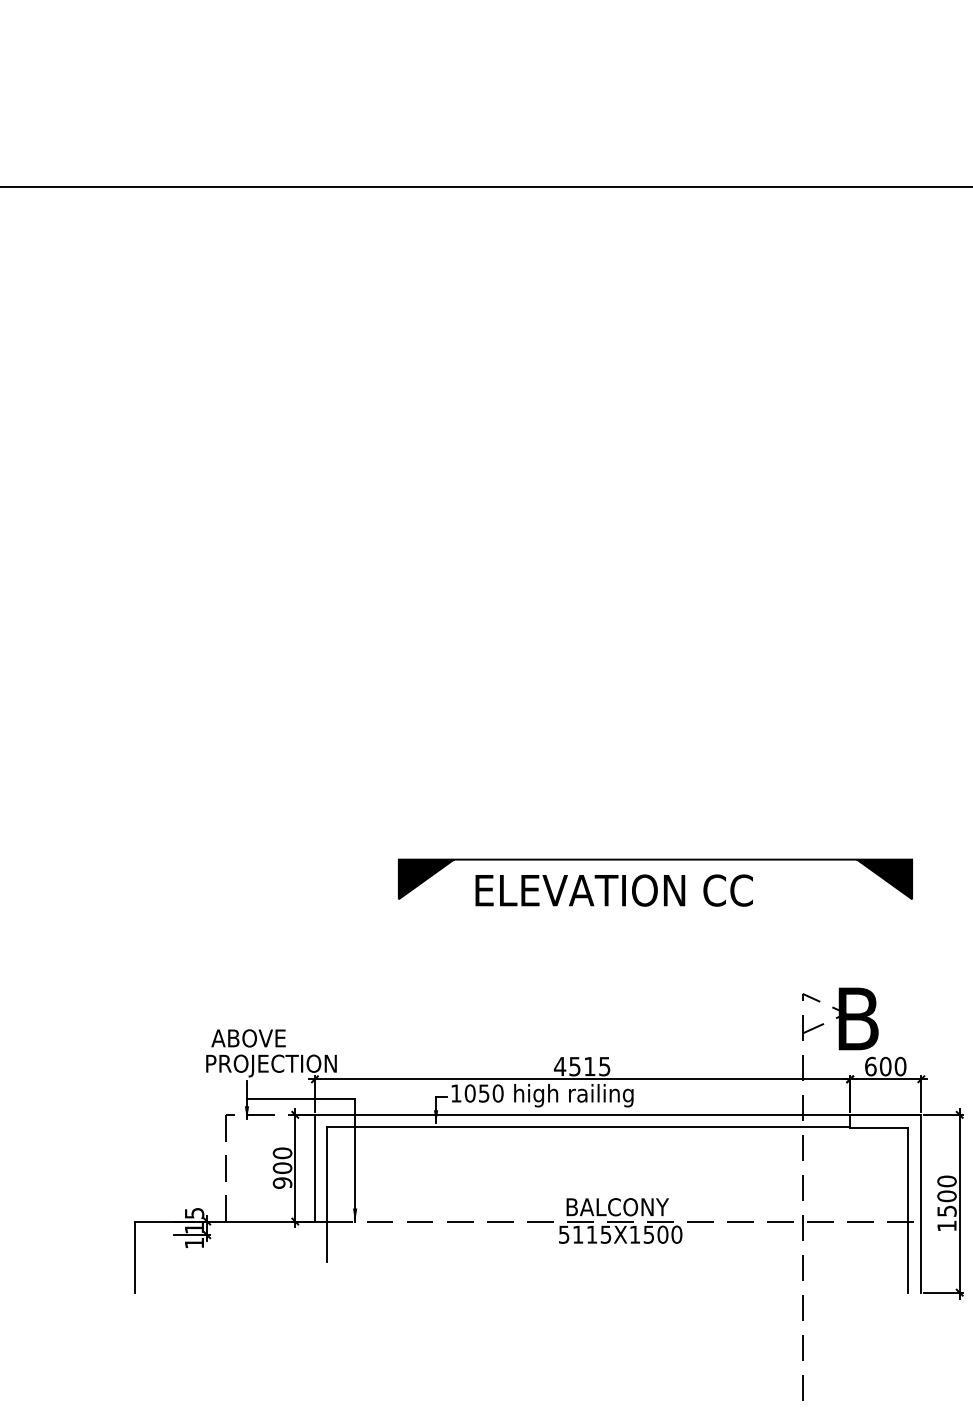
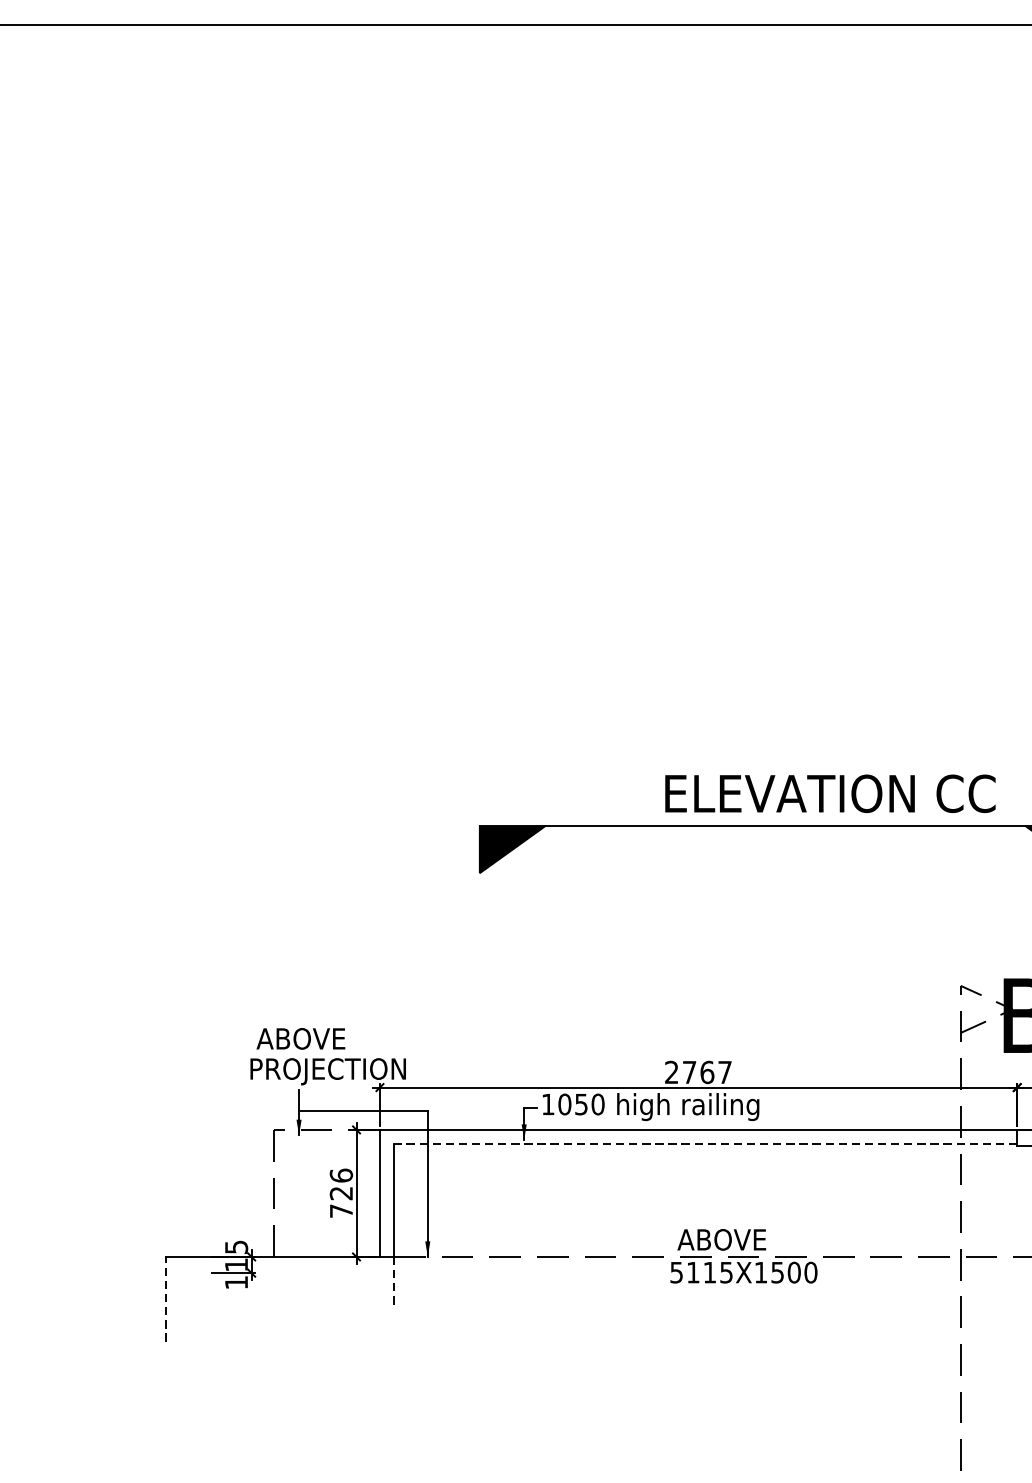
text: (613, 890) -> (829, 793), moved
text: (581, 1066) -> (697, 1072), 4515 -> 2767
line: (588, 1126) -> (705, 1143), solid -> dashed
text: (282, 1167) -> (341, 1192), 900 -> 726
text: (616, 1207) -> (739, 1240), BALCONY -> ABOVE
line: (326, 1242) -> (393, 1281), solid -> dashed
line: (135, 1257) -> (166, 1299), solid -> dashed

